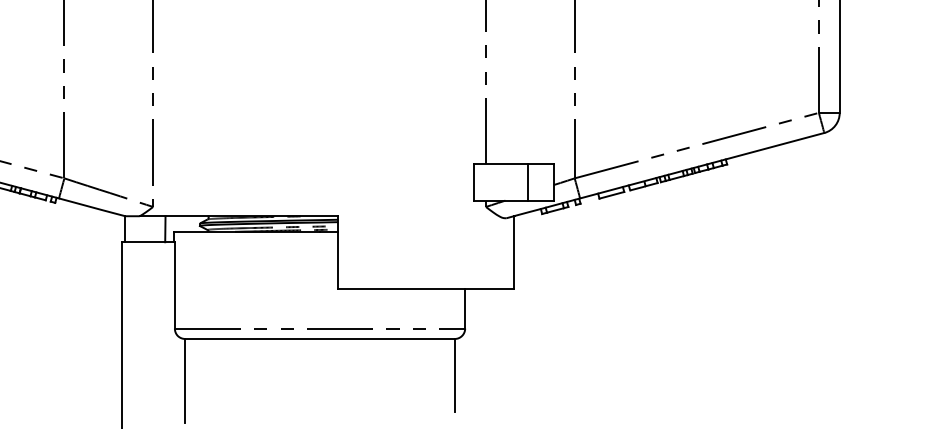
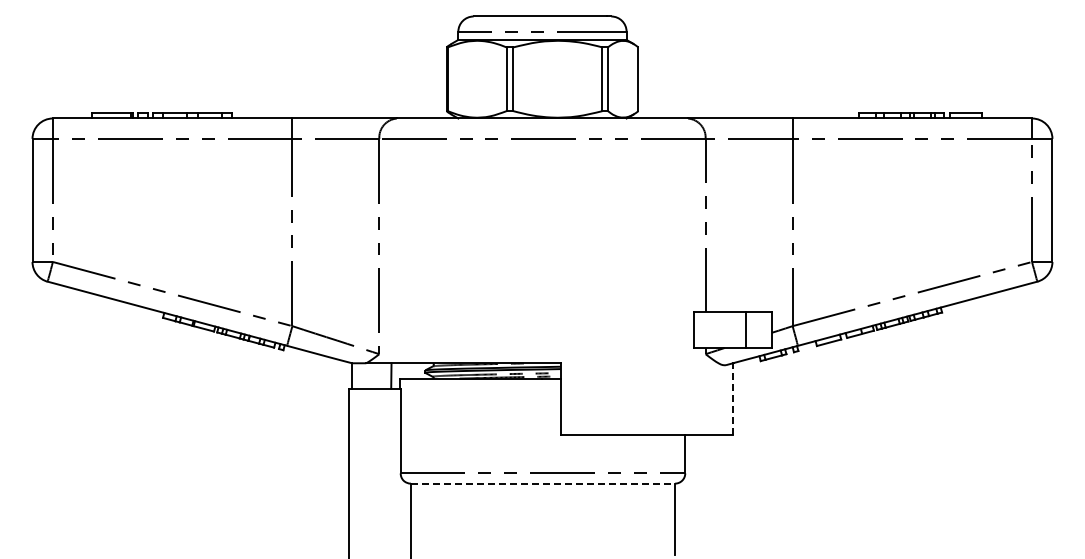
line: (513, 253) -> (732, 399), solid -> dashed
line: (320, 338) -> (543, 483), solid -> dashed

